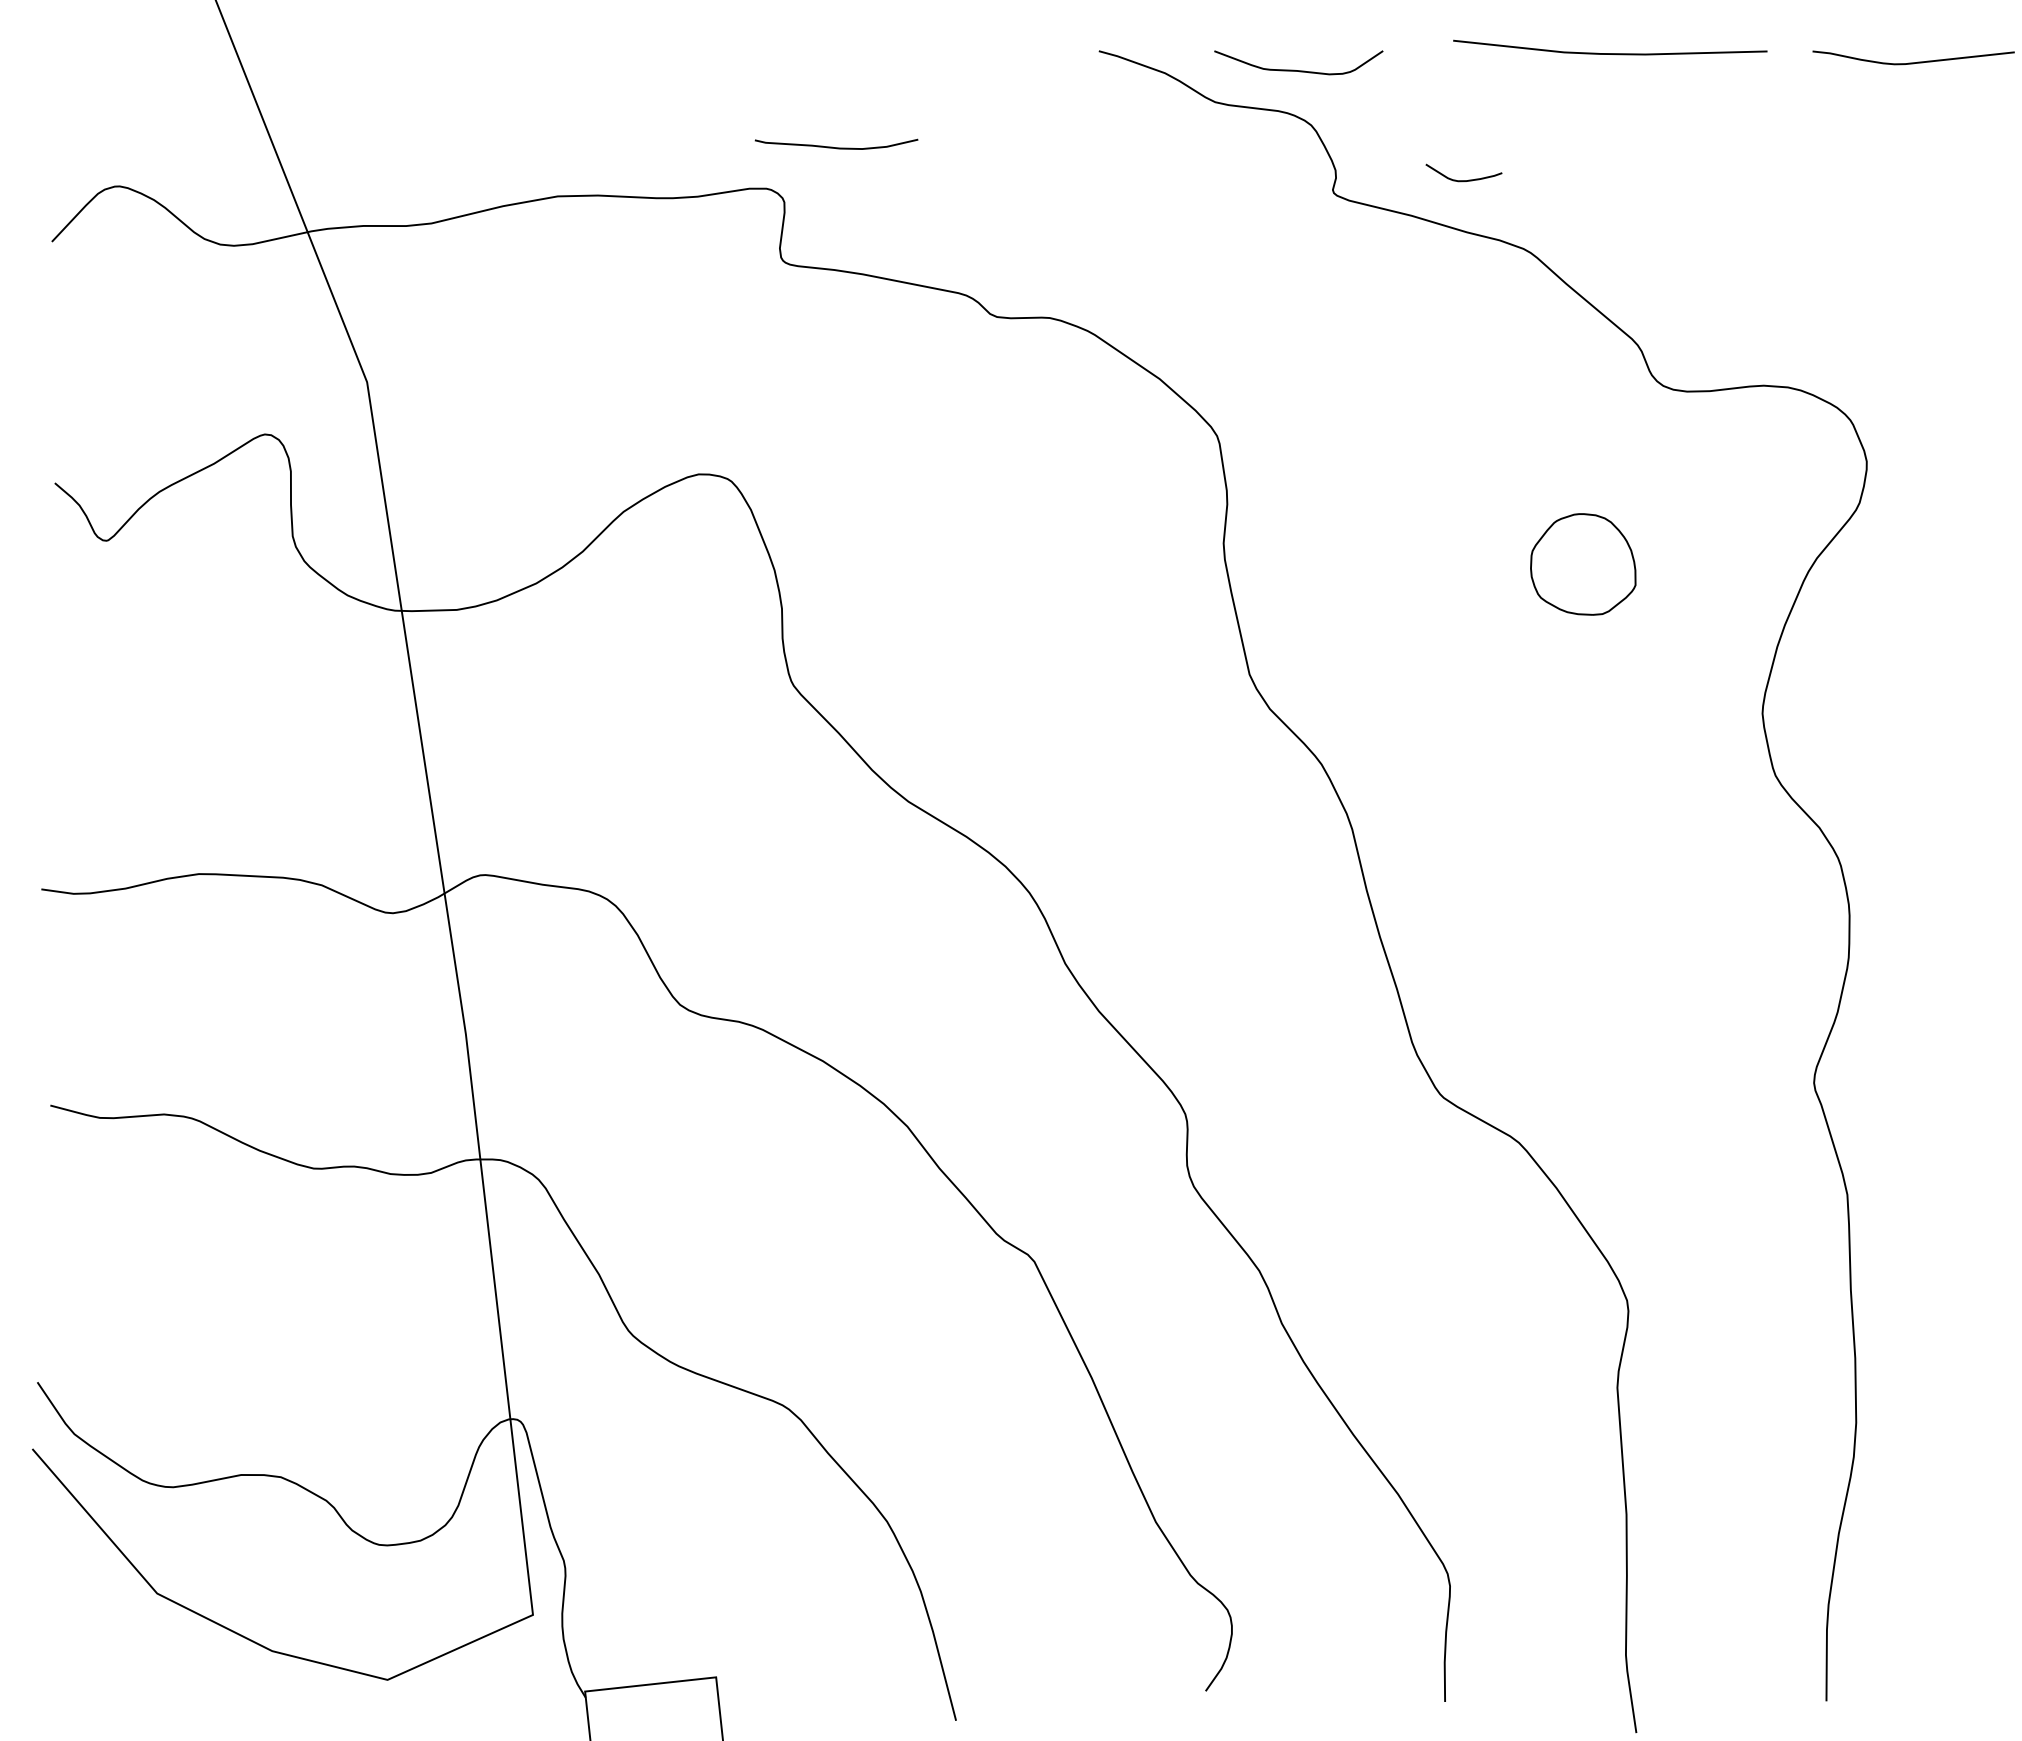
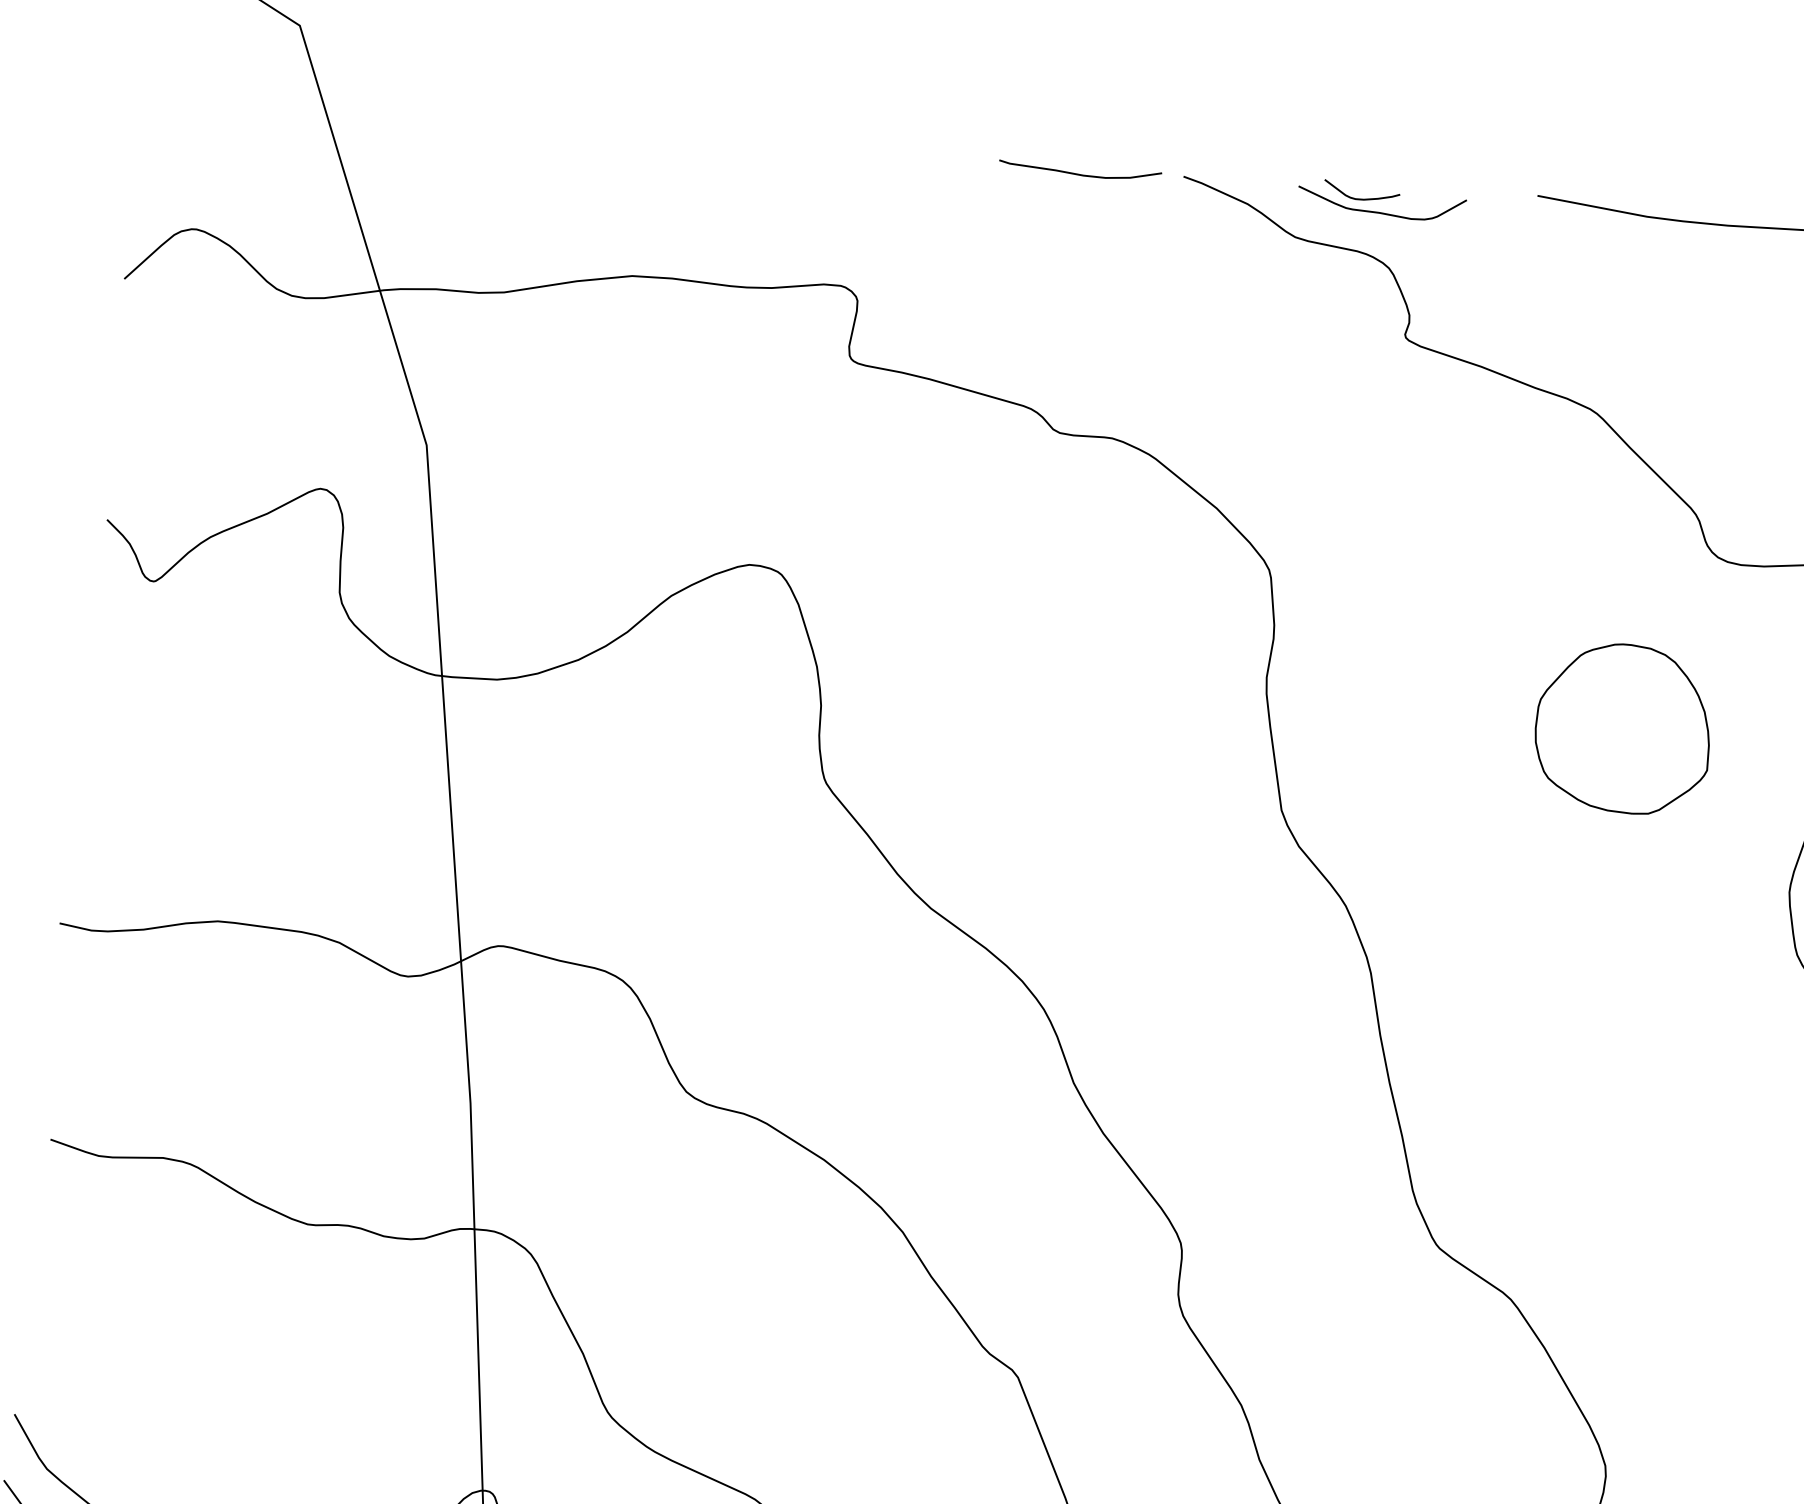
curve: (836, 147) -> (1080, 174), moved
curve: (1463, 180) -> (1360, 198), moved
part: (1583, 564) -> (1623, 728), size x1.67

